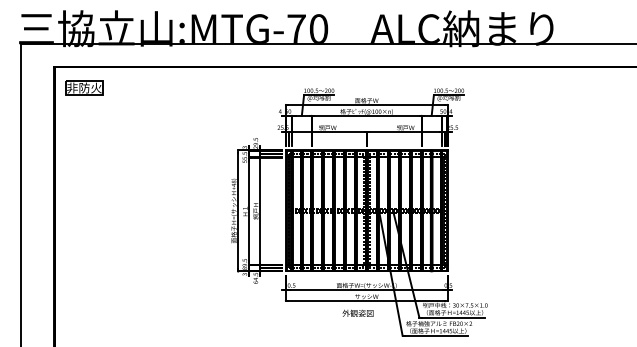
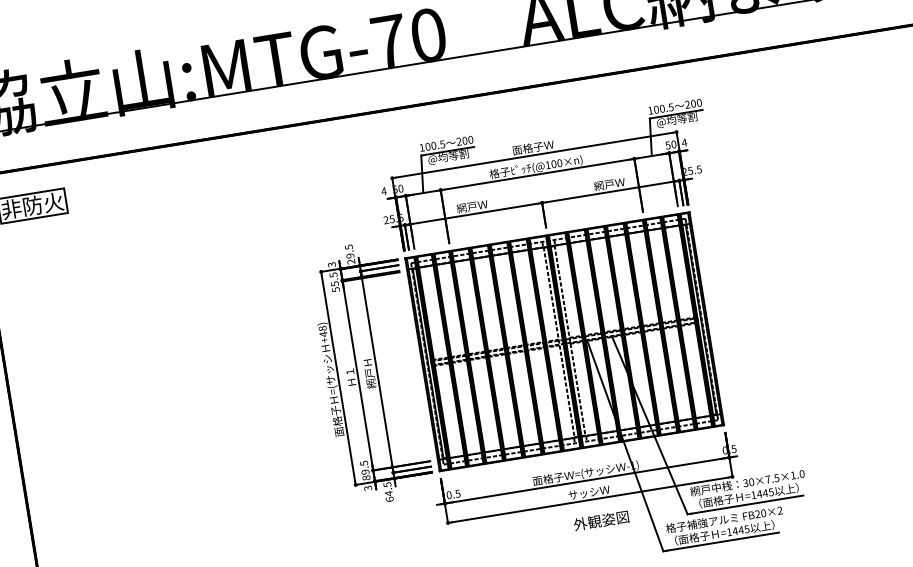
text: (357, 312) -> (600, 519), moved

